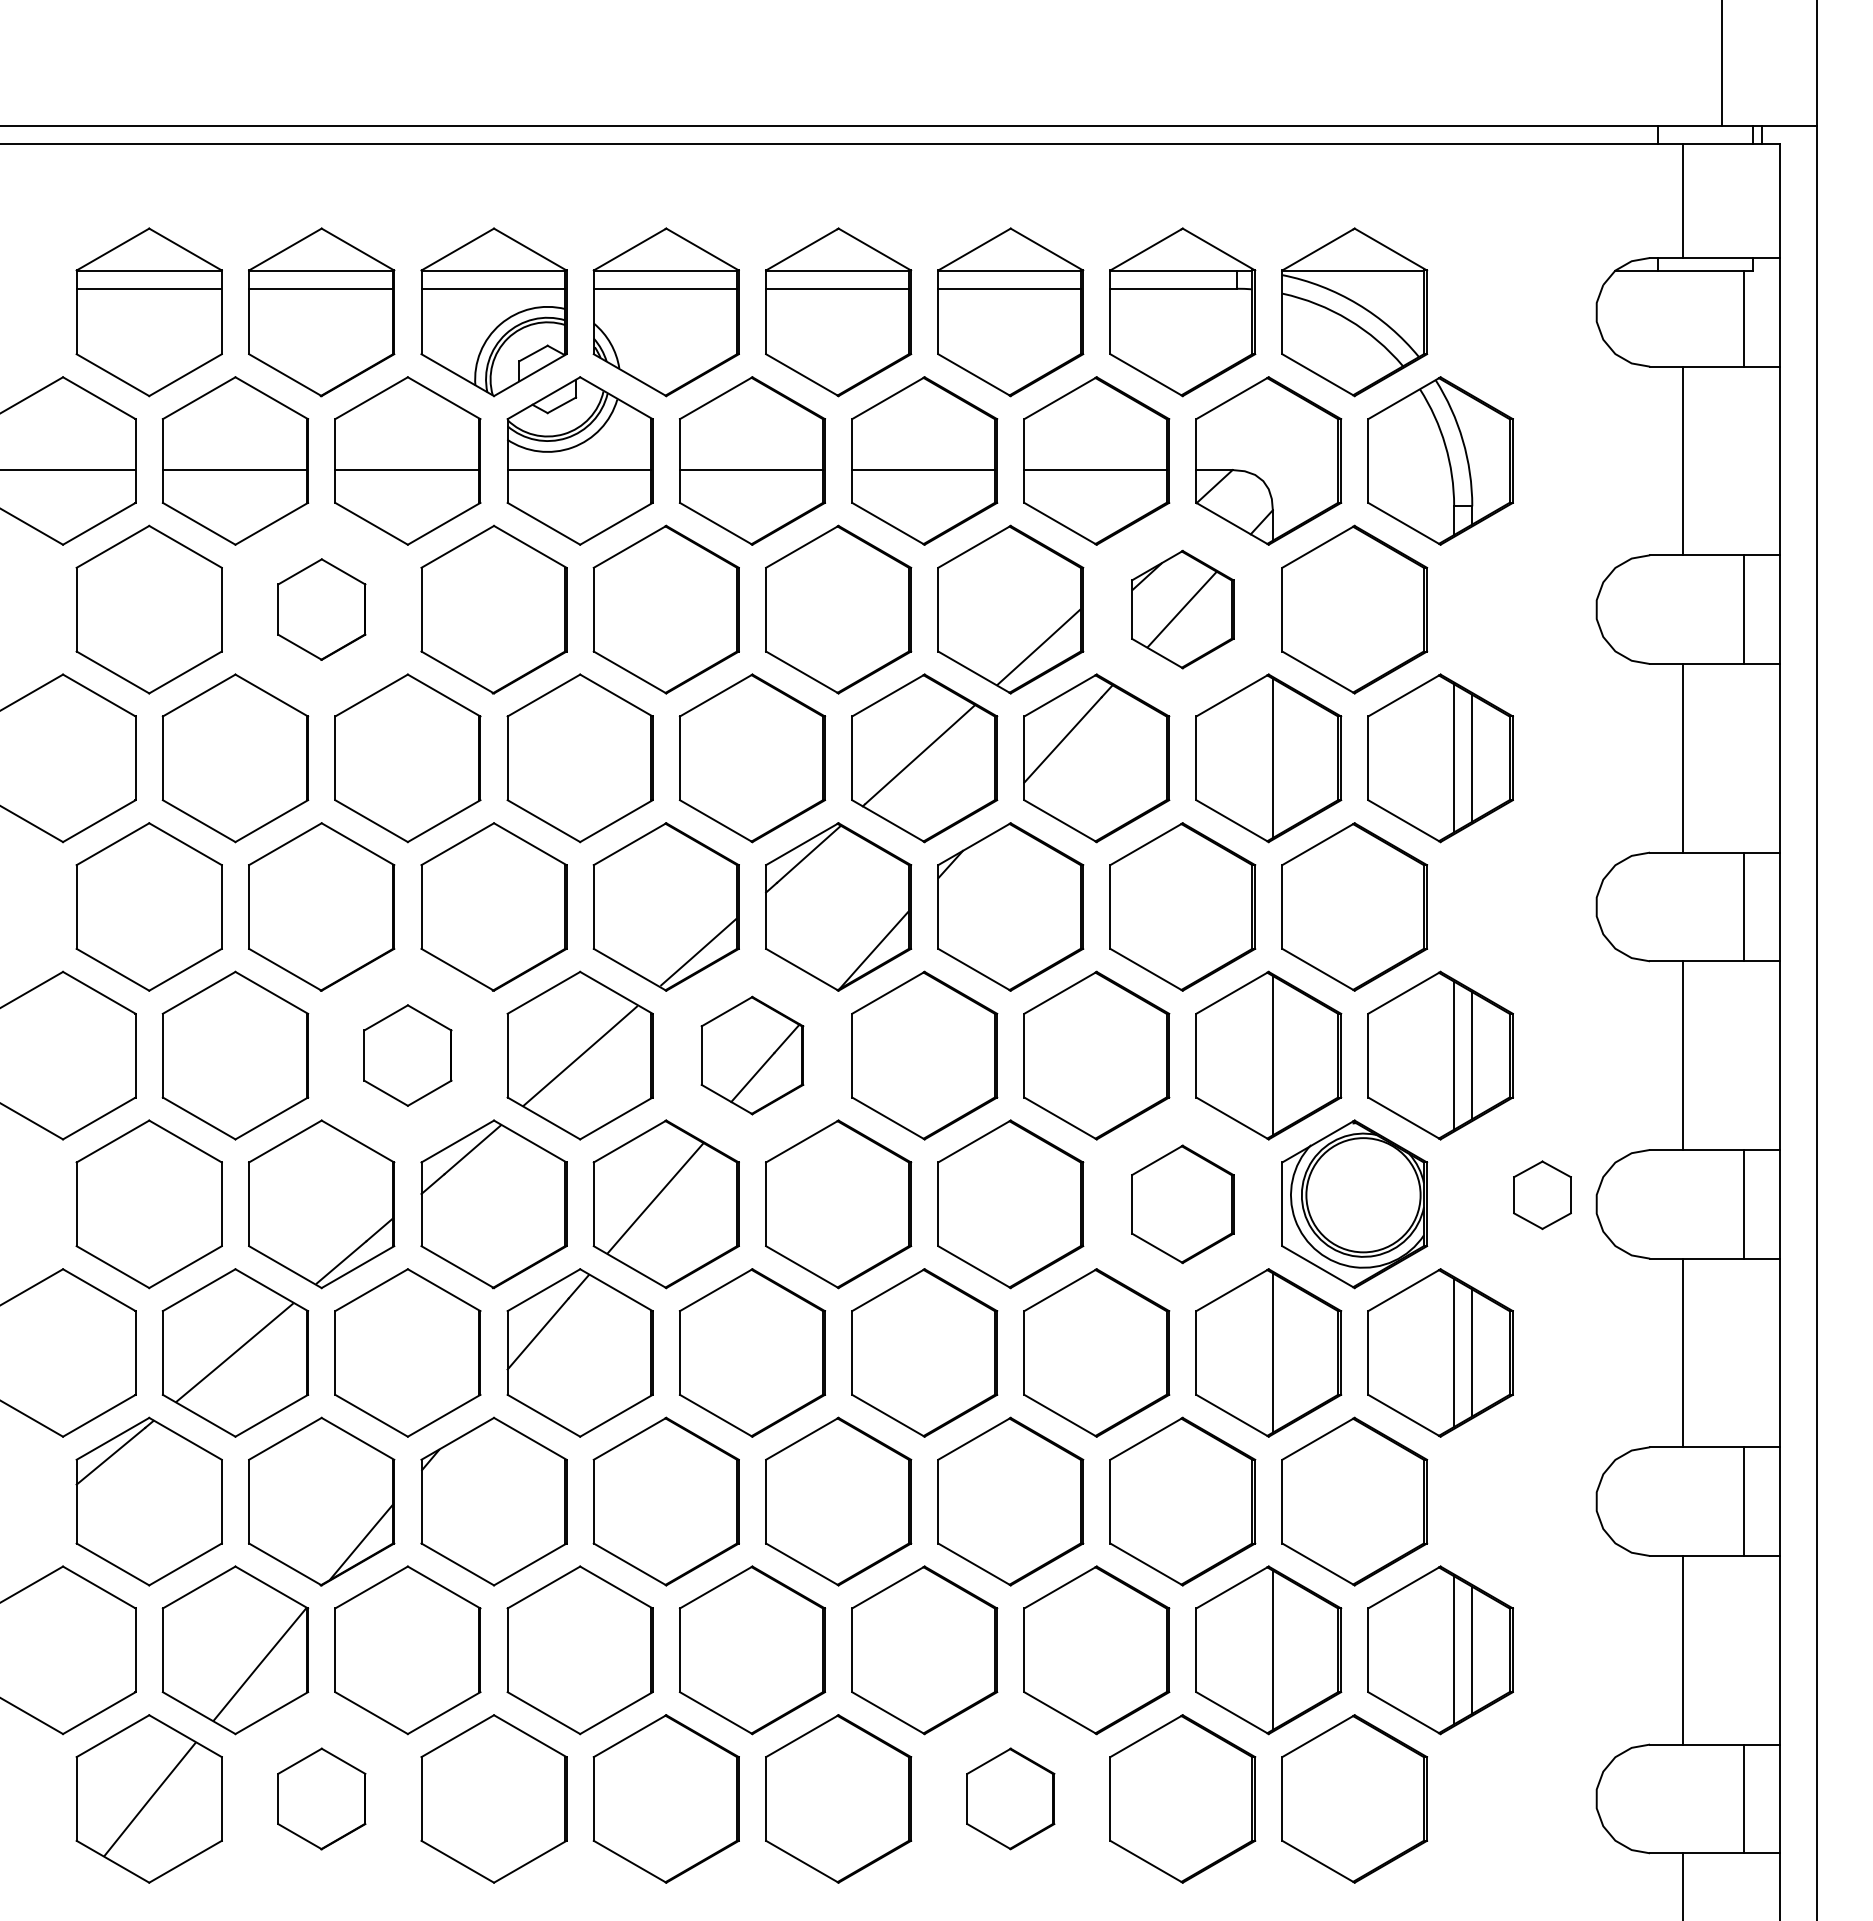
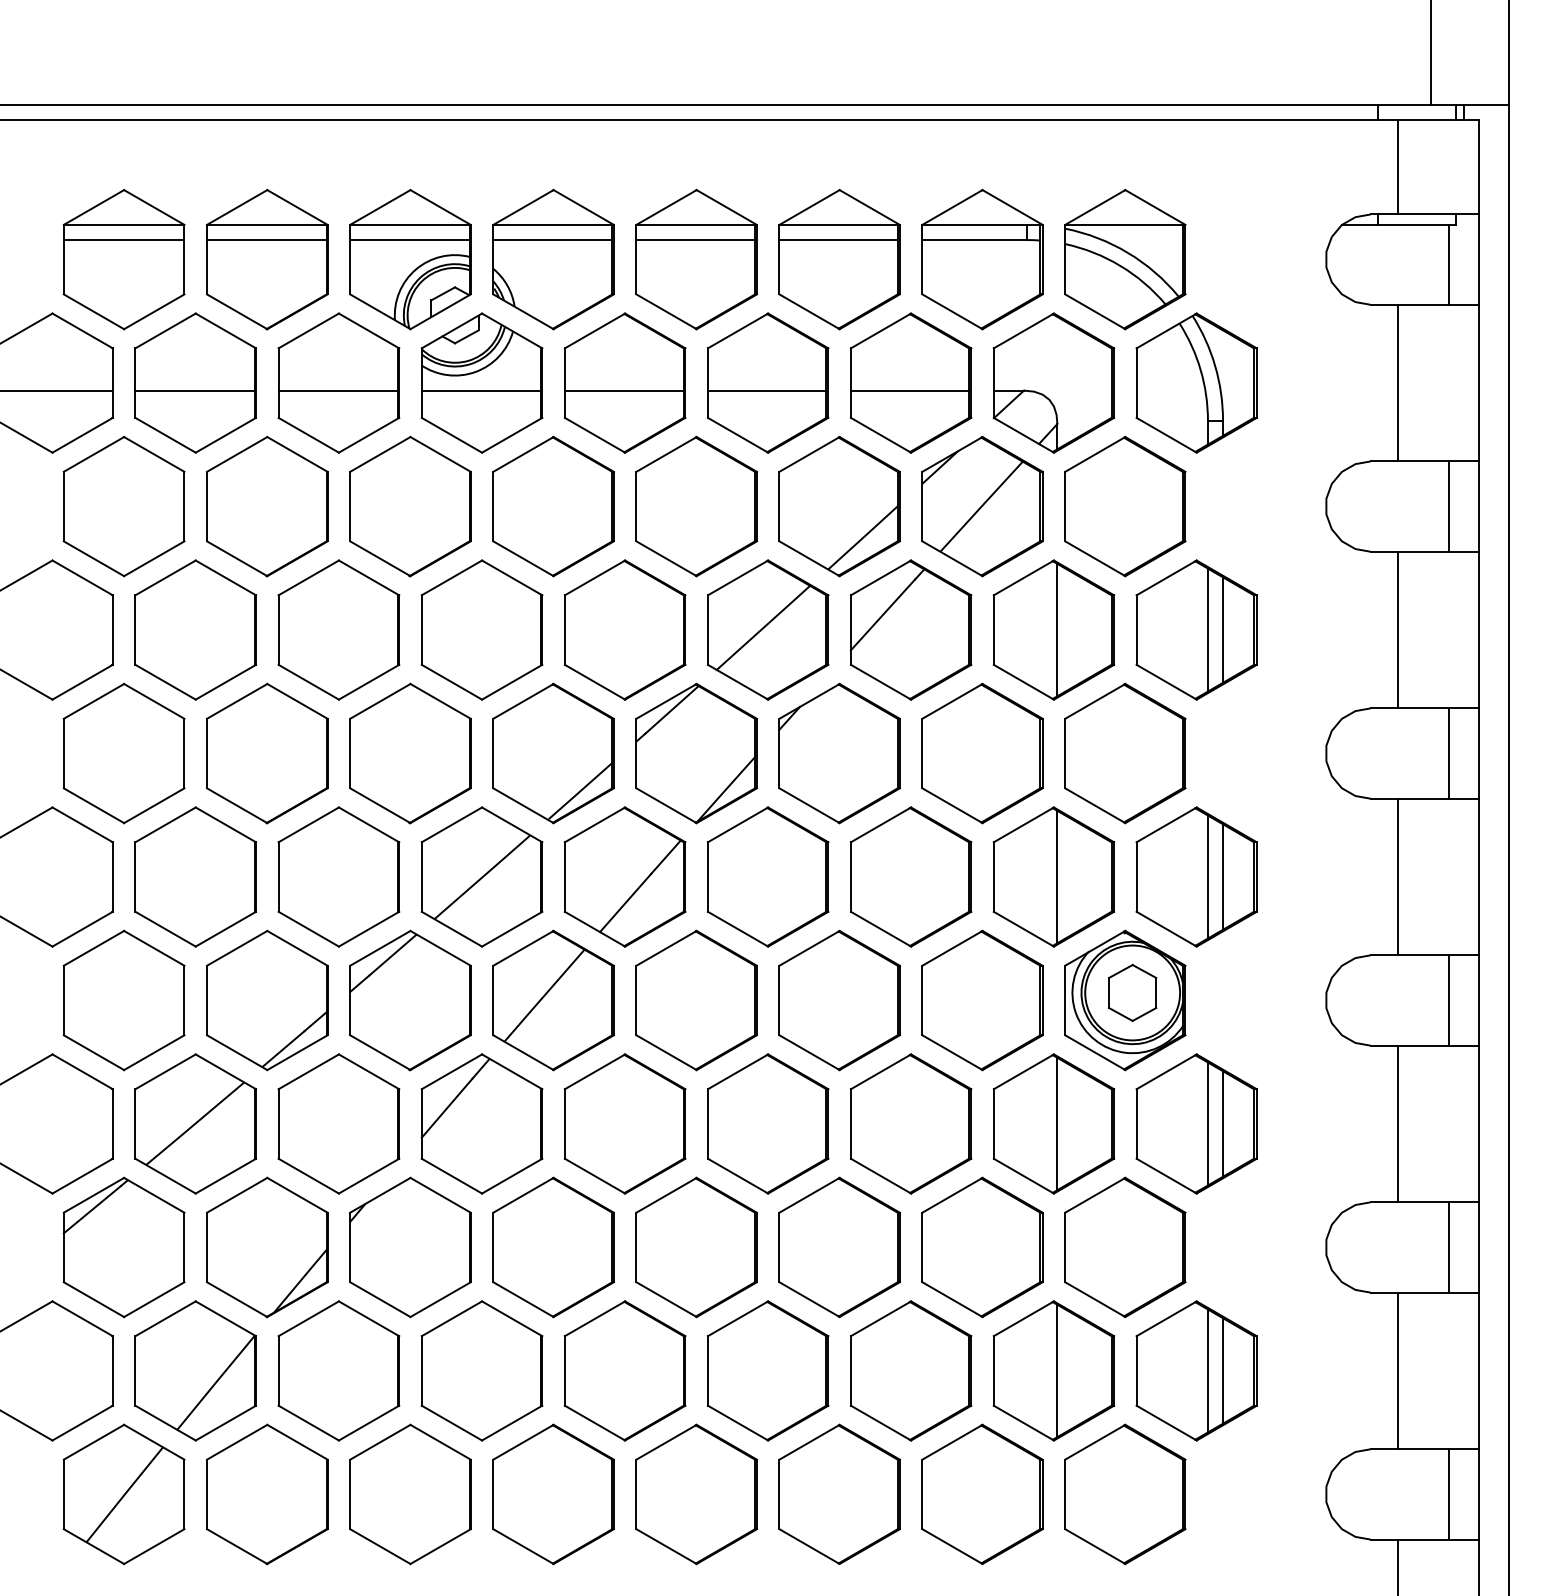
part: (321, 609) -> (267, 506), size x1.67
part: (1182, 609) -> (982, 506), size x1.43
part: (407, 1055) -> (338, 876), size x1.67
part: (752, 1055) -> (625, 876), size x1.43
part: (1542, 1195) -> (1132, 993), moved
part: (1182, 1204) -> (982, 1000), size x1.43
part: (321, 1798) -> (267, 1494), size x1.67
part: (1010, 1798) -> (839, 1494), size x1.67

